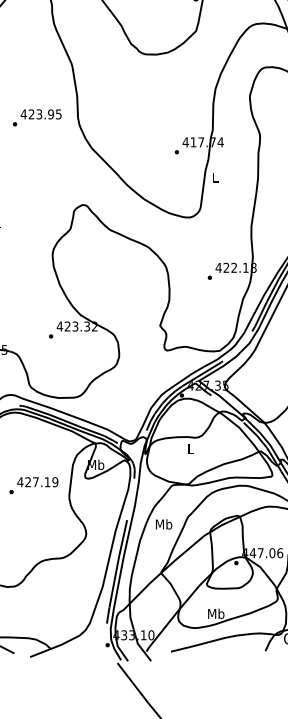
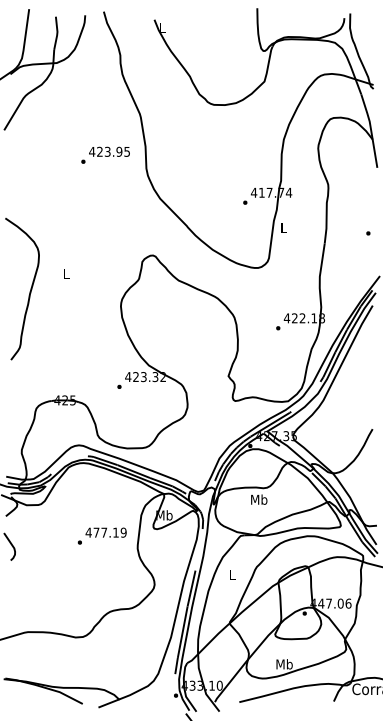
text: (37, 117) -> (105, 154), moved
text: (191, 449) -> (259, 499), L -> Mb
text: (28, 482) -> (96, 532), 427.19 -> 477.19
text: (164, 524) -> (232, 574), Mb -> L

